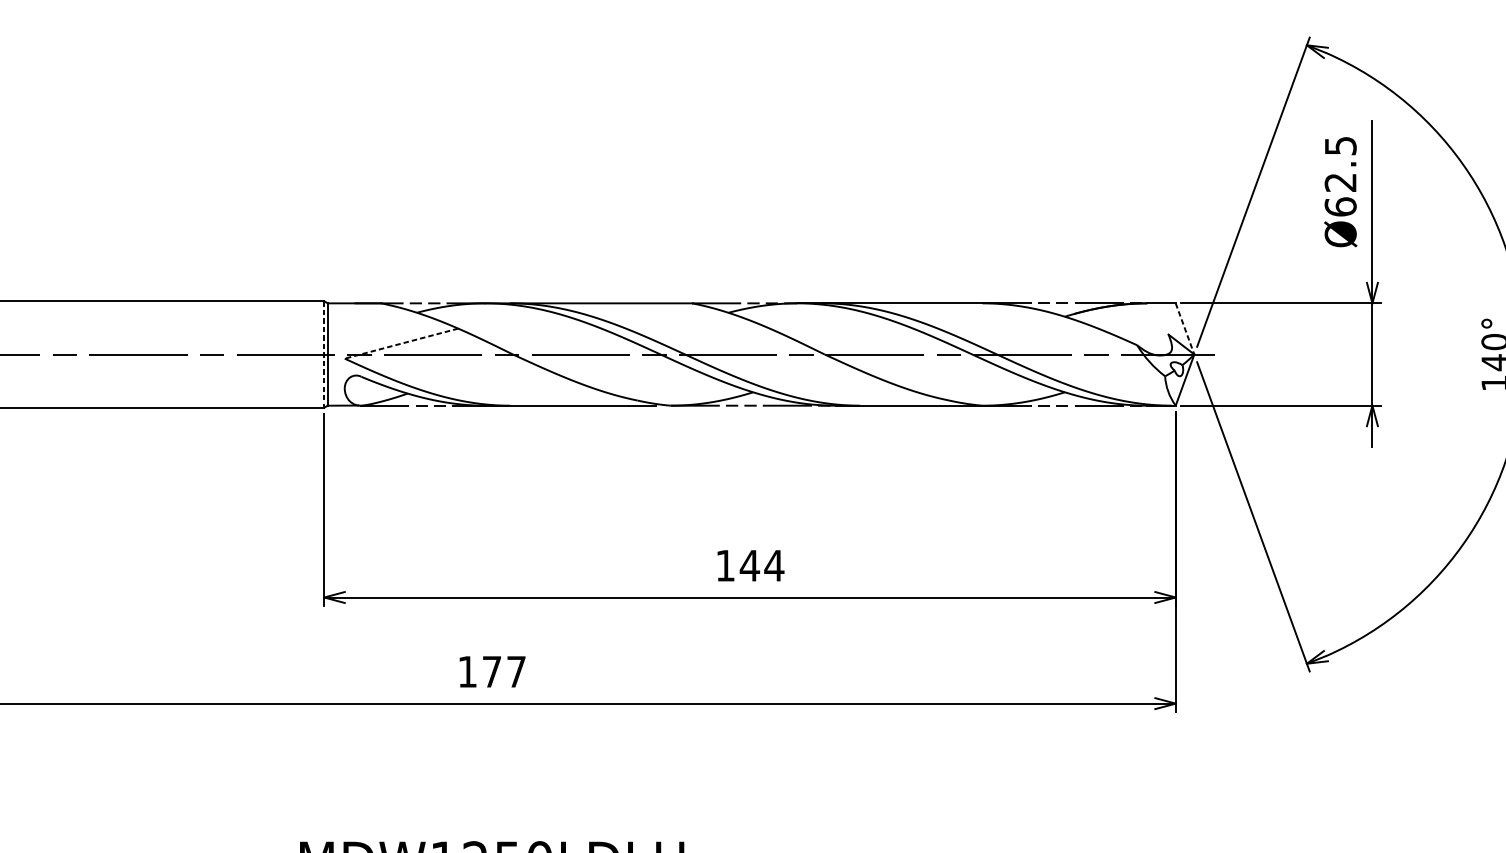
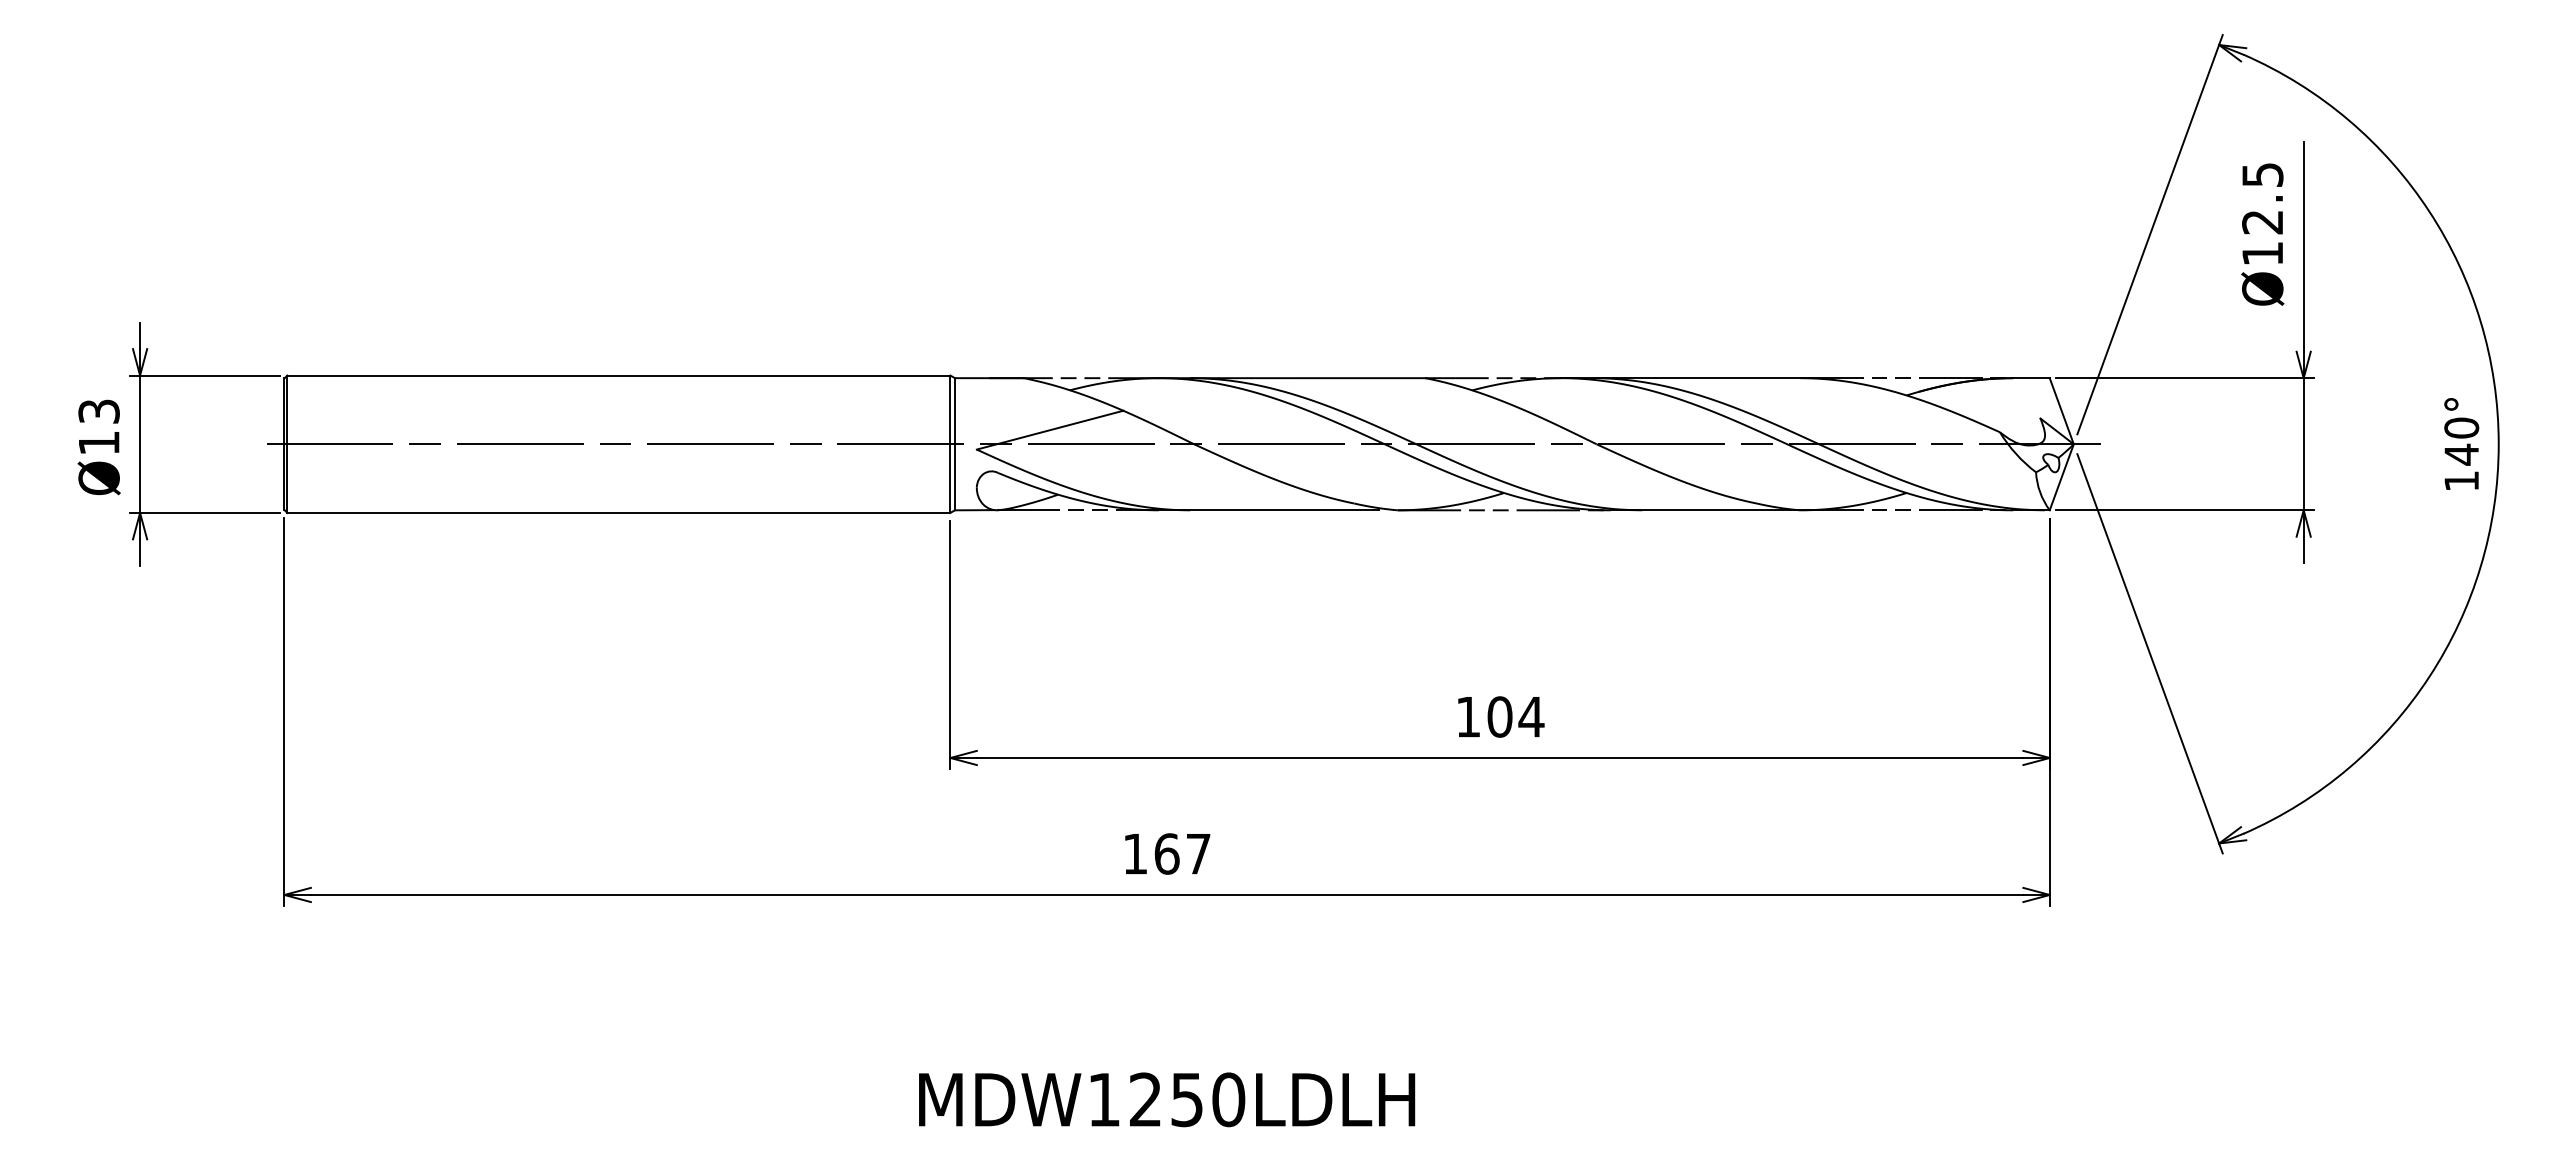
text: (1340, 206) -> (2262, 253), Ø62.5 -> Ø12.5
line: (1184, 329) -> (2061, 411), dashed -> solid
line: (401, 343) -> (1050, 430), dashed -> solid
line: (324, 354) -> (950, 444), dashed -> solid
text: (749, 565) -> (1499, 716), 144 -> 104
text: (491, 671) -> (1166, 853), 177 -> 167

